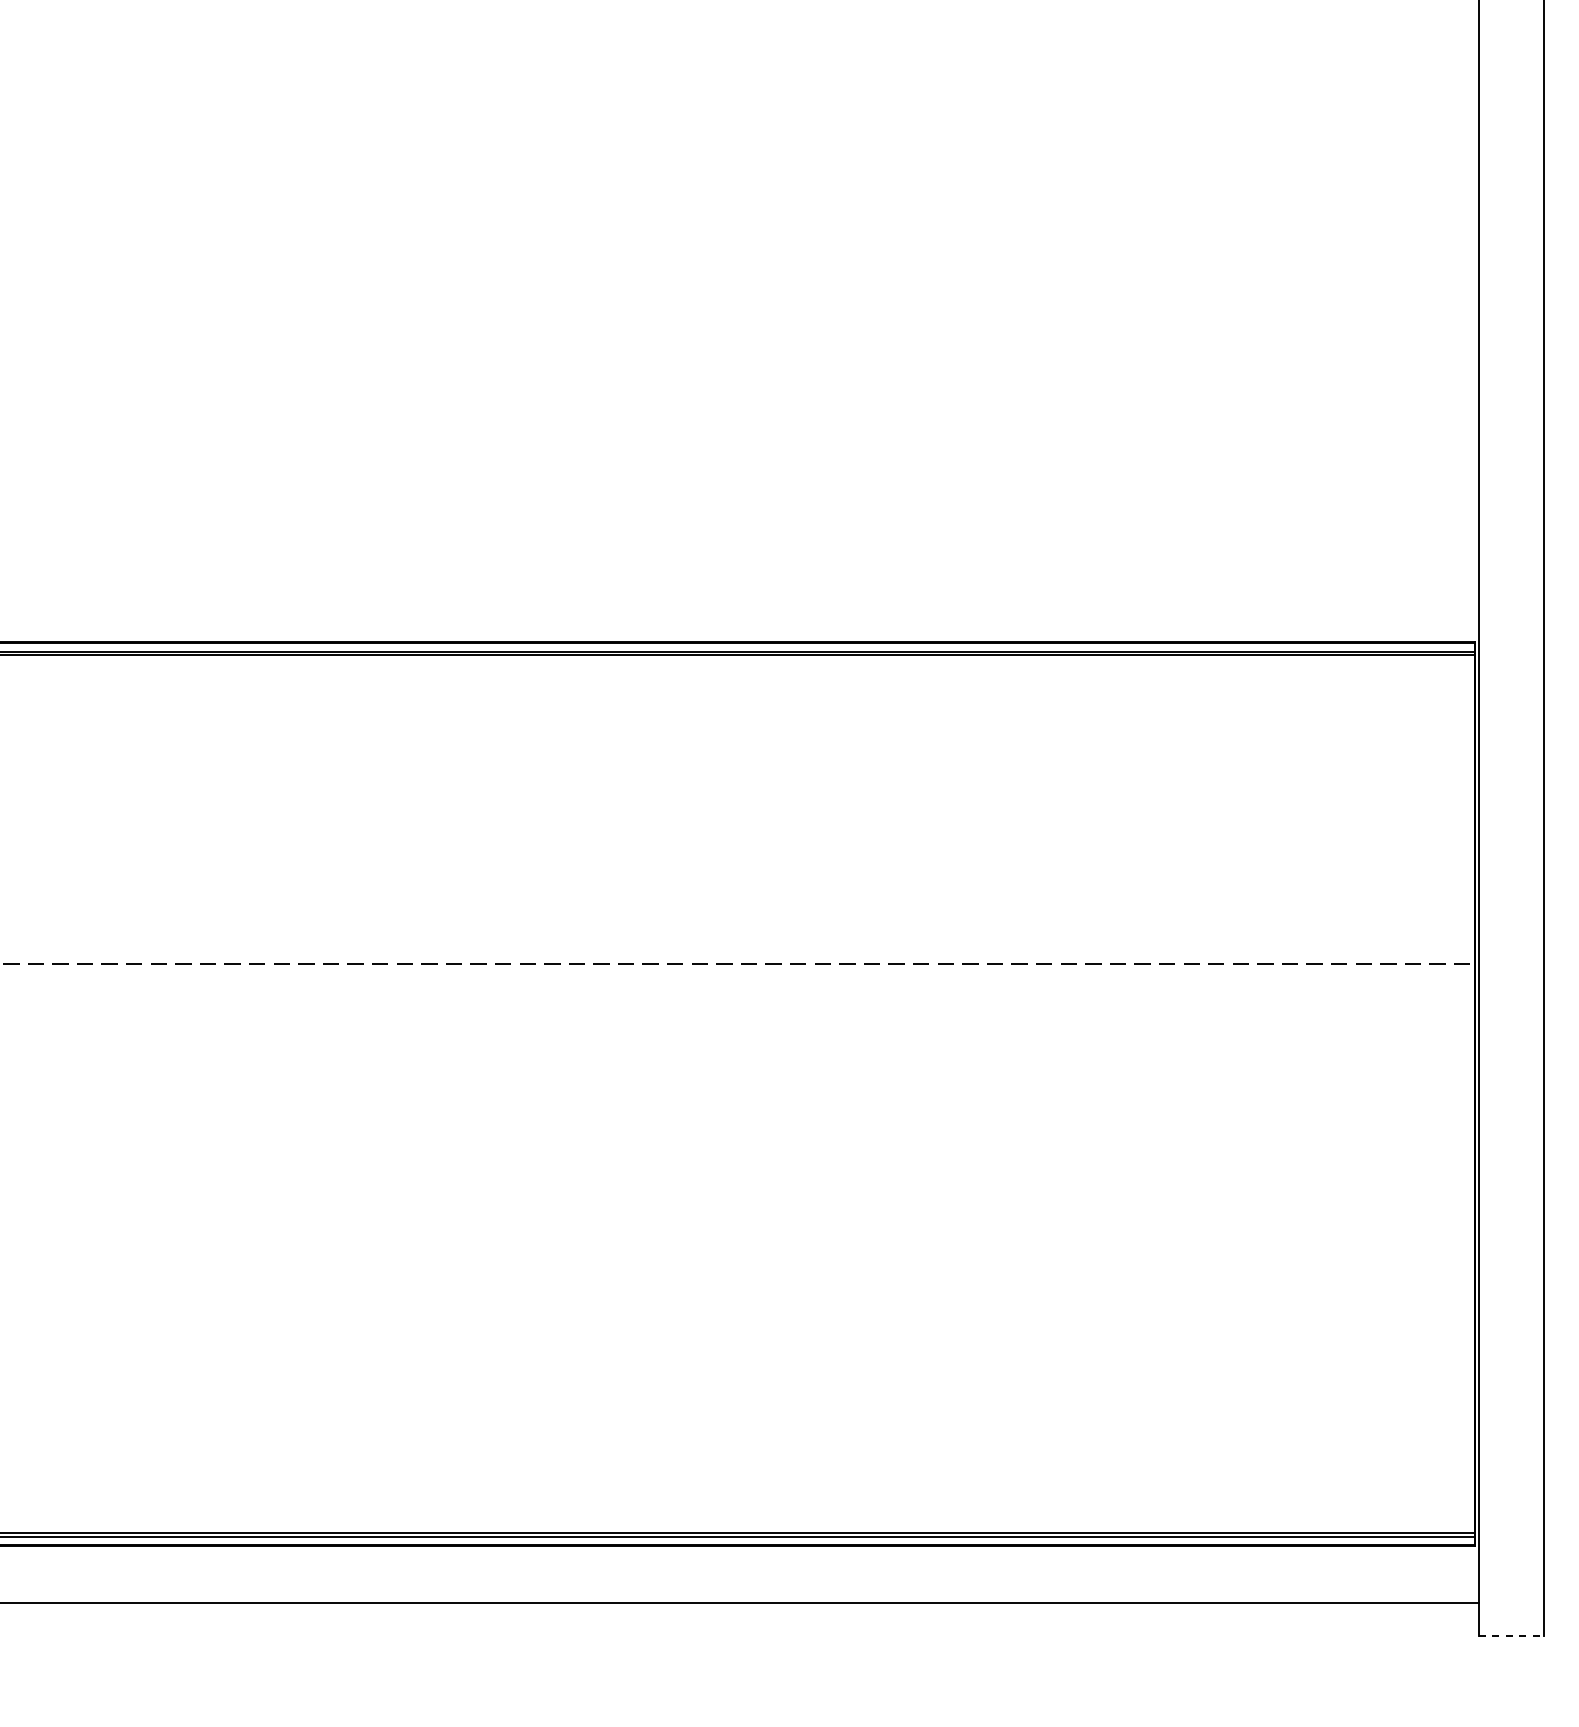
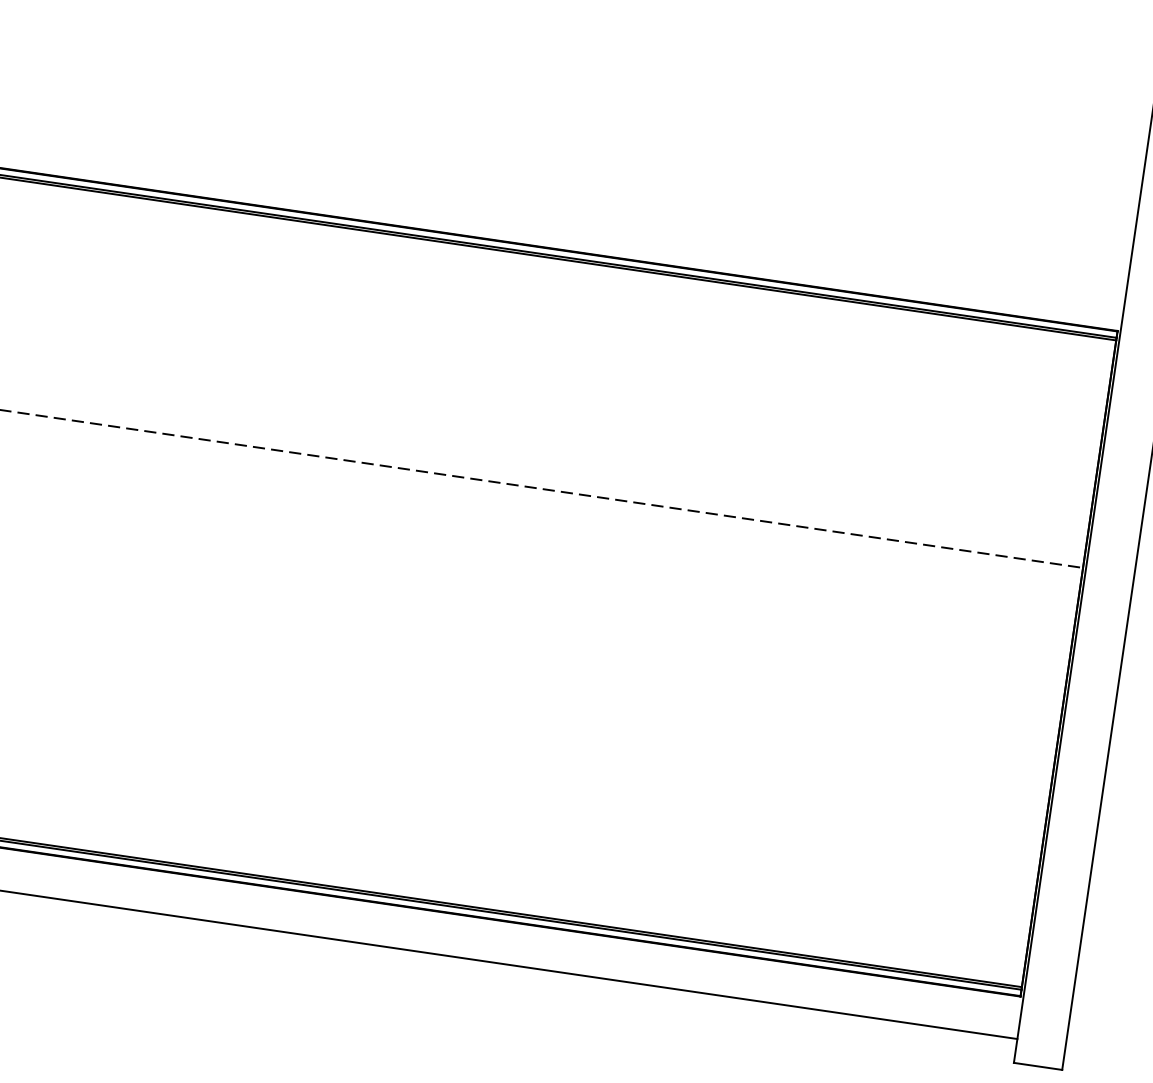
line: (1511, 1635) -> (1038, 1066), dashed -> solid

